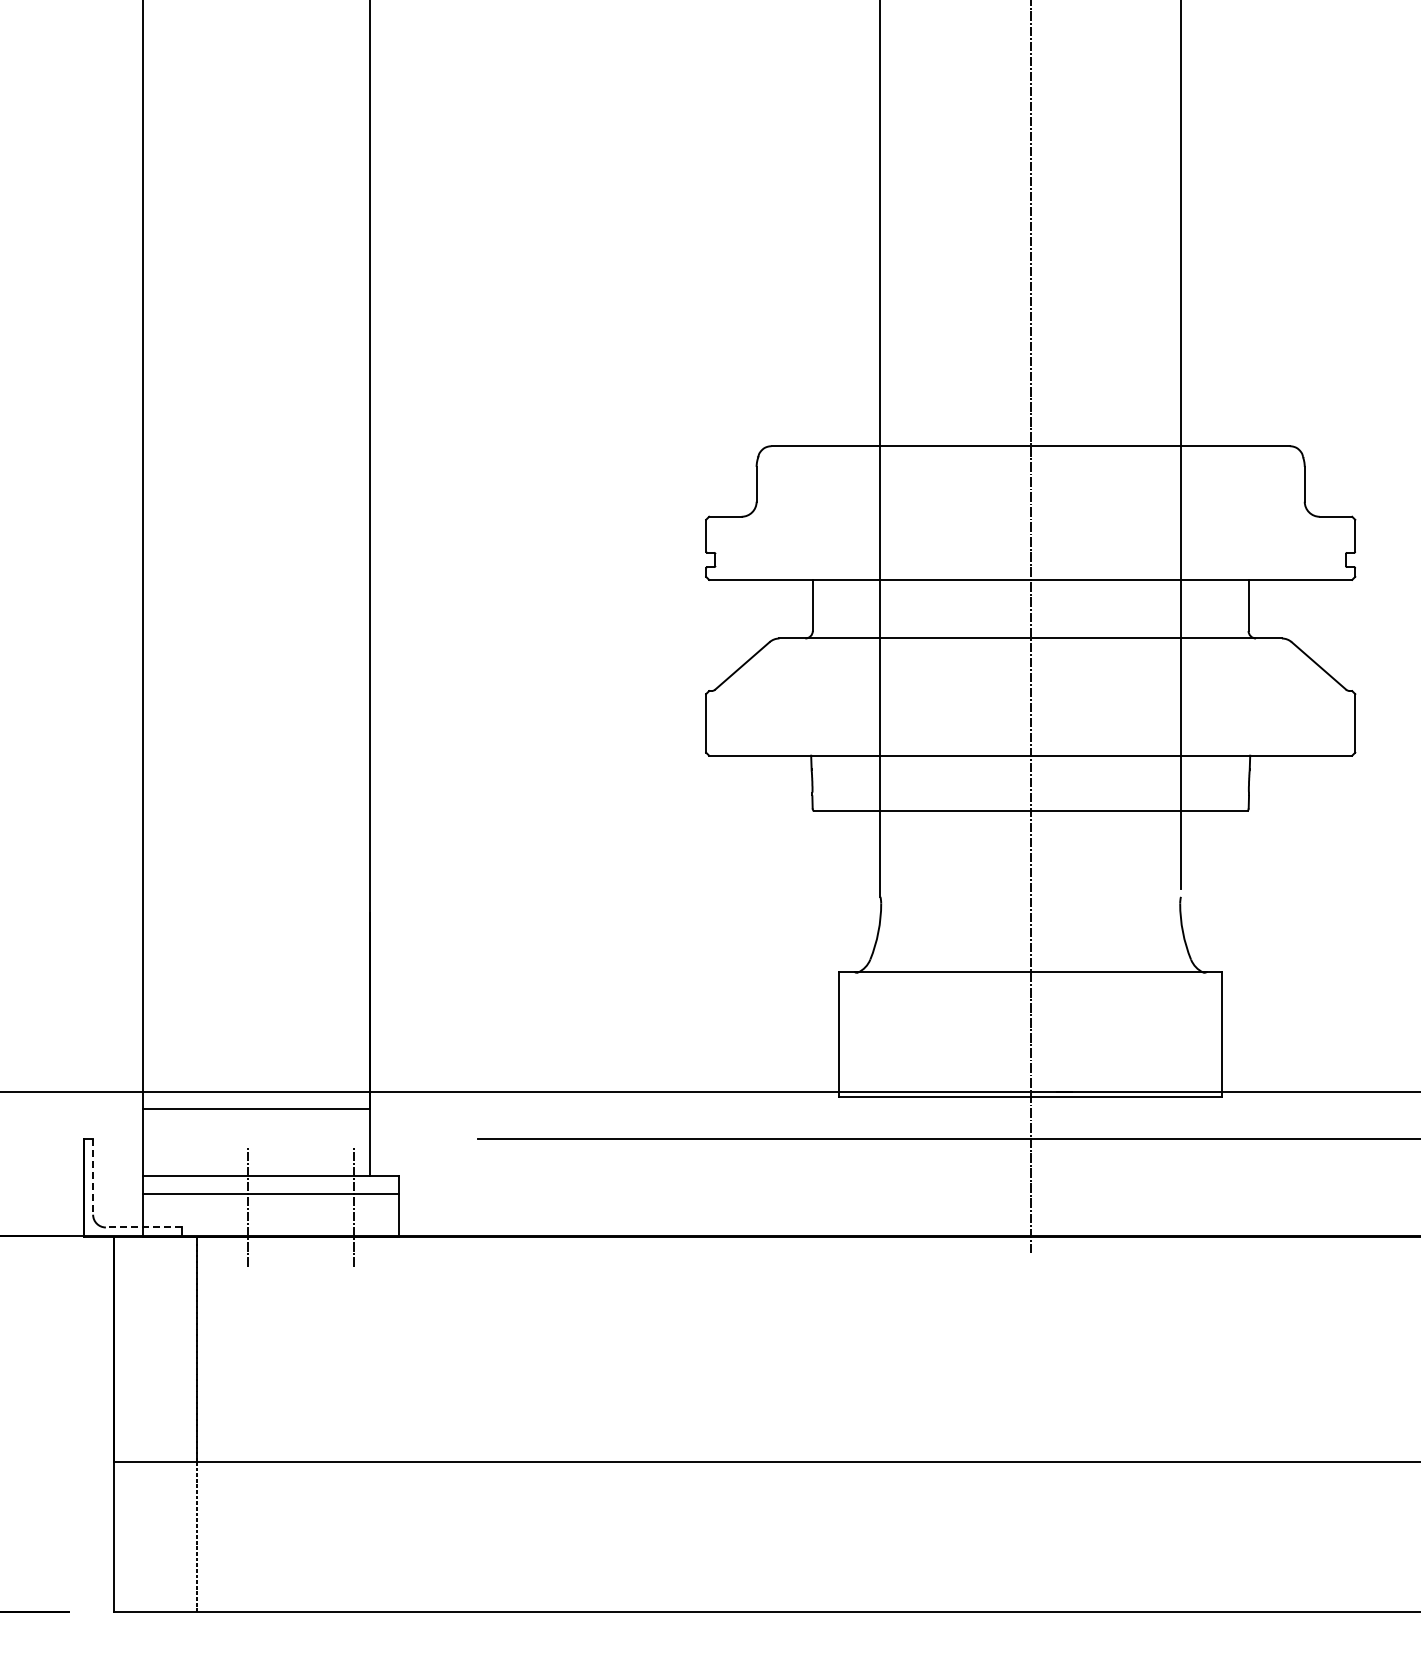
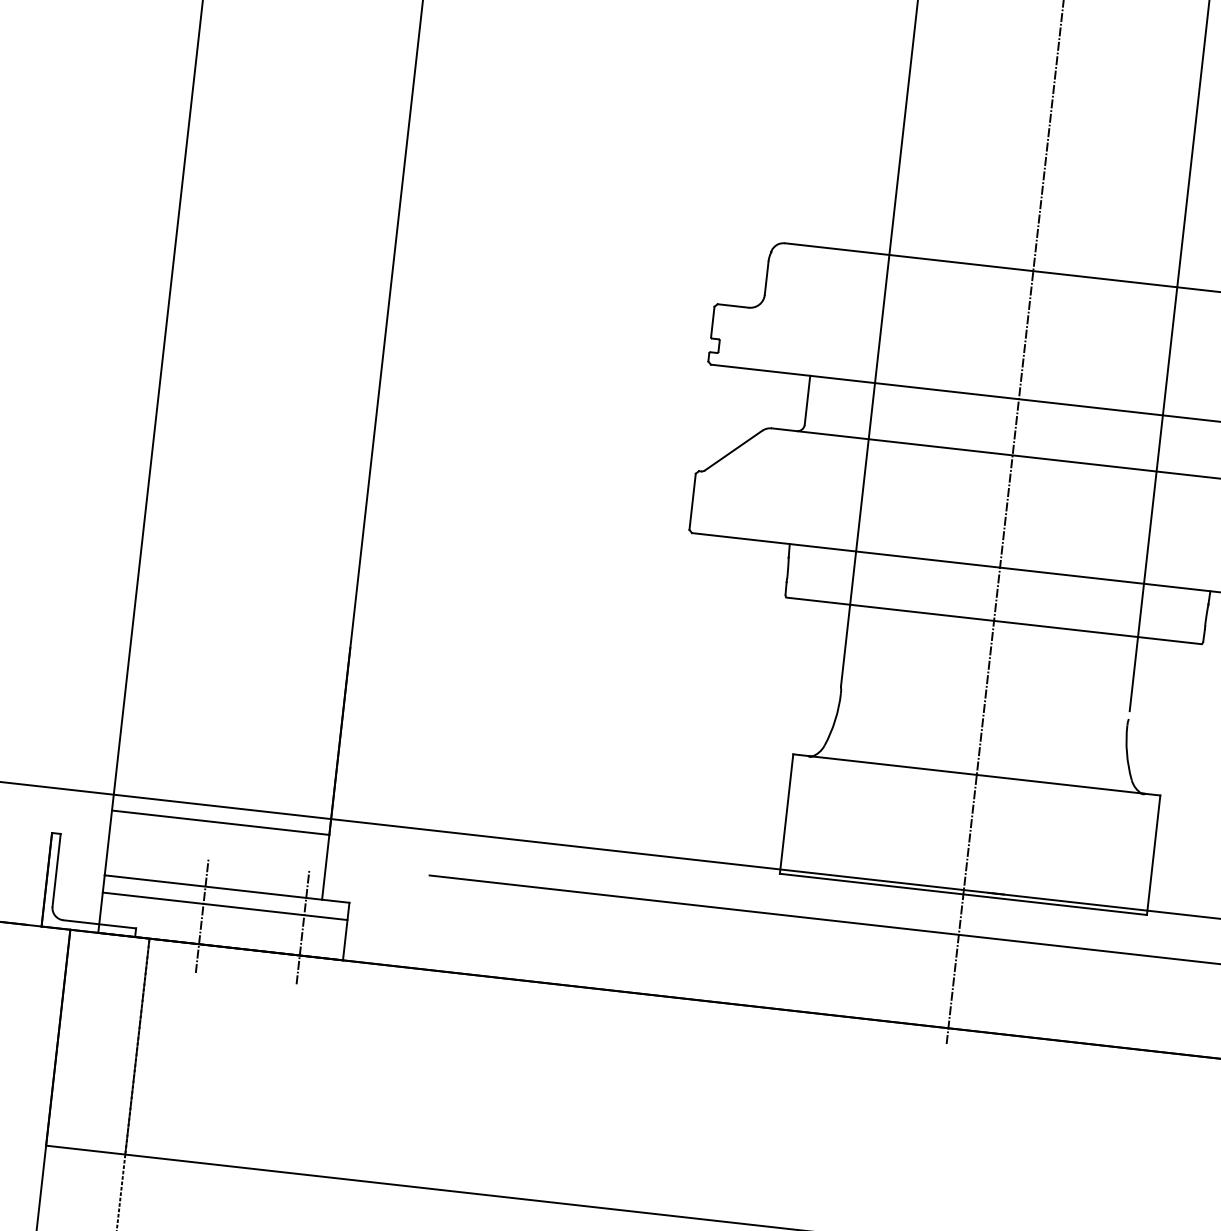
line: (93, 1176) -> (57, 870), dashed -> solid
line: (143, 1227) -> (99, 924), dashed -> solid

